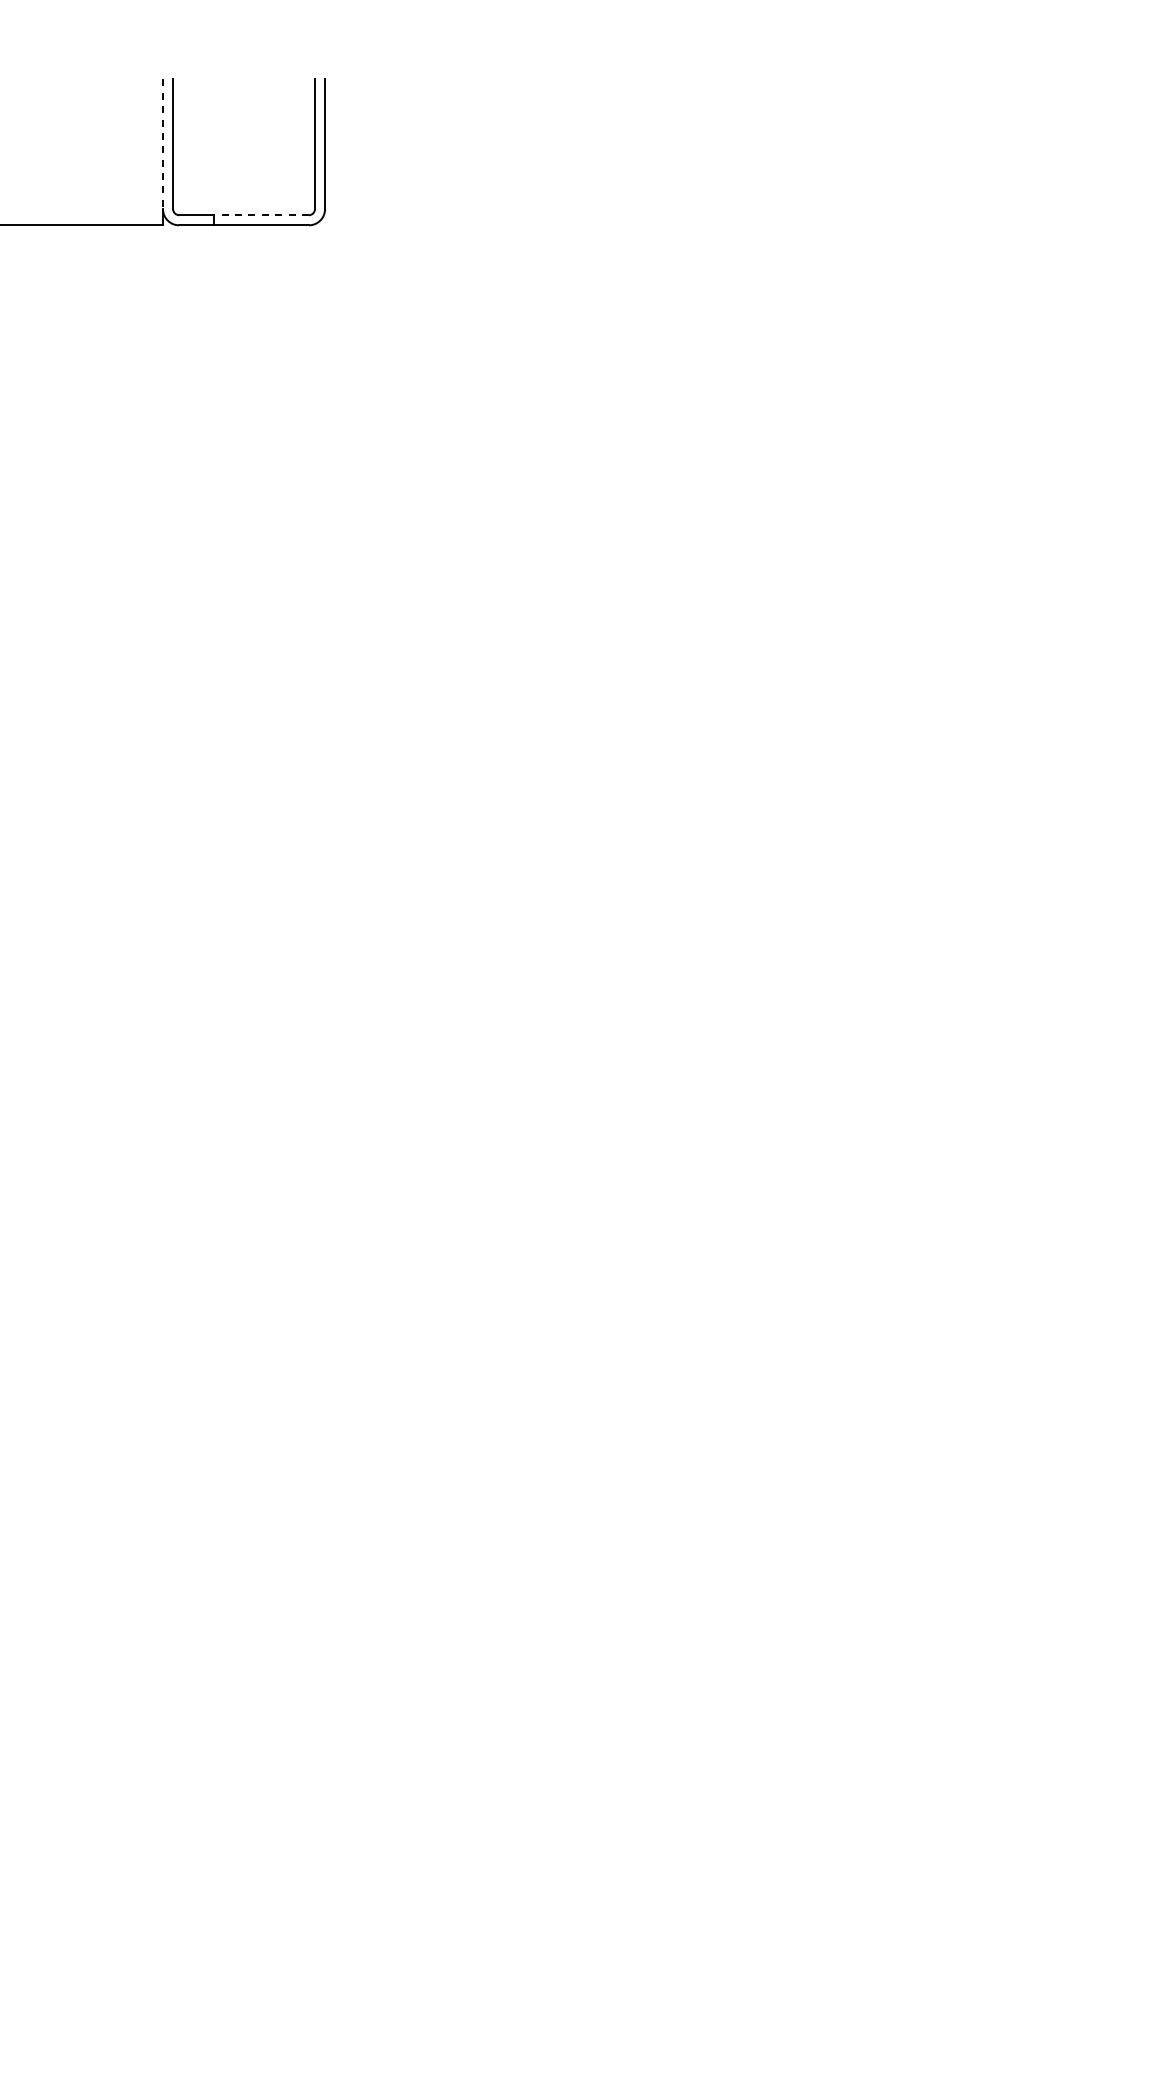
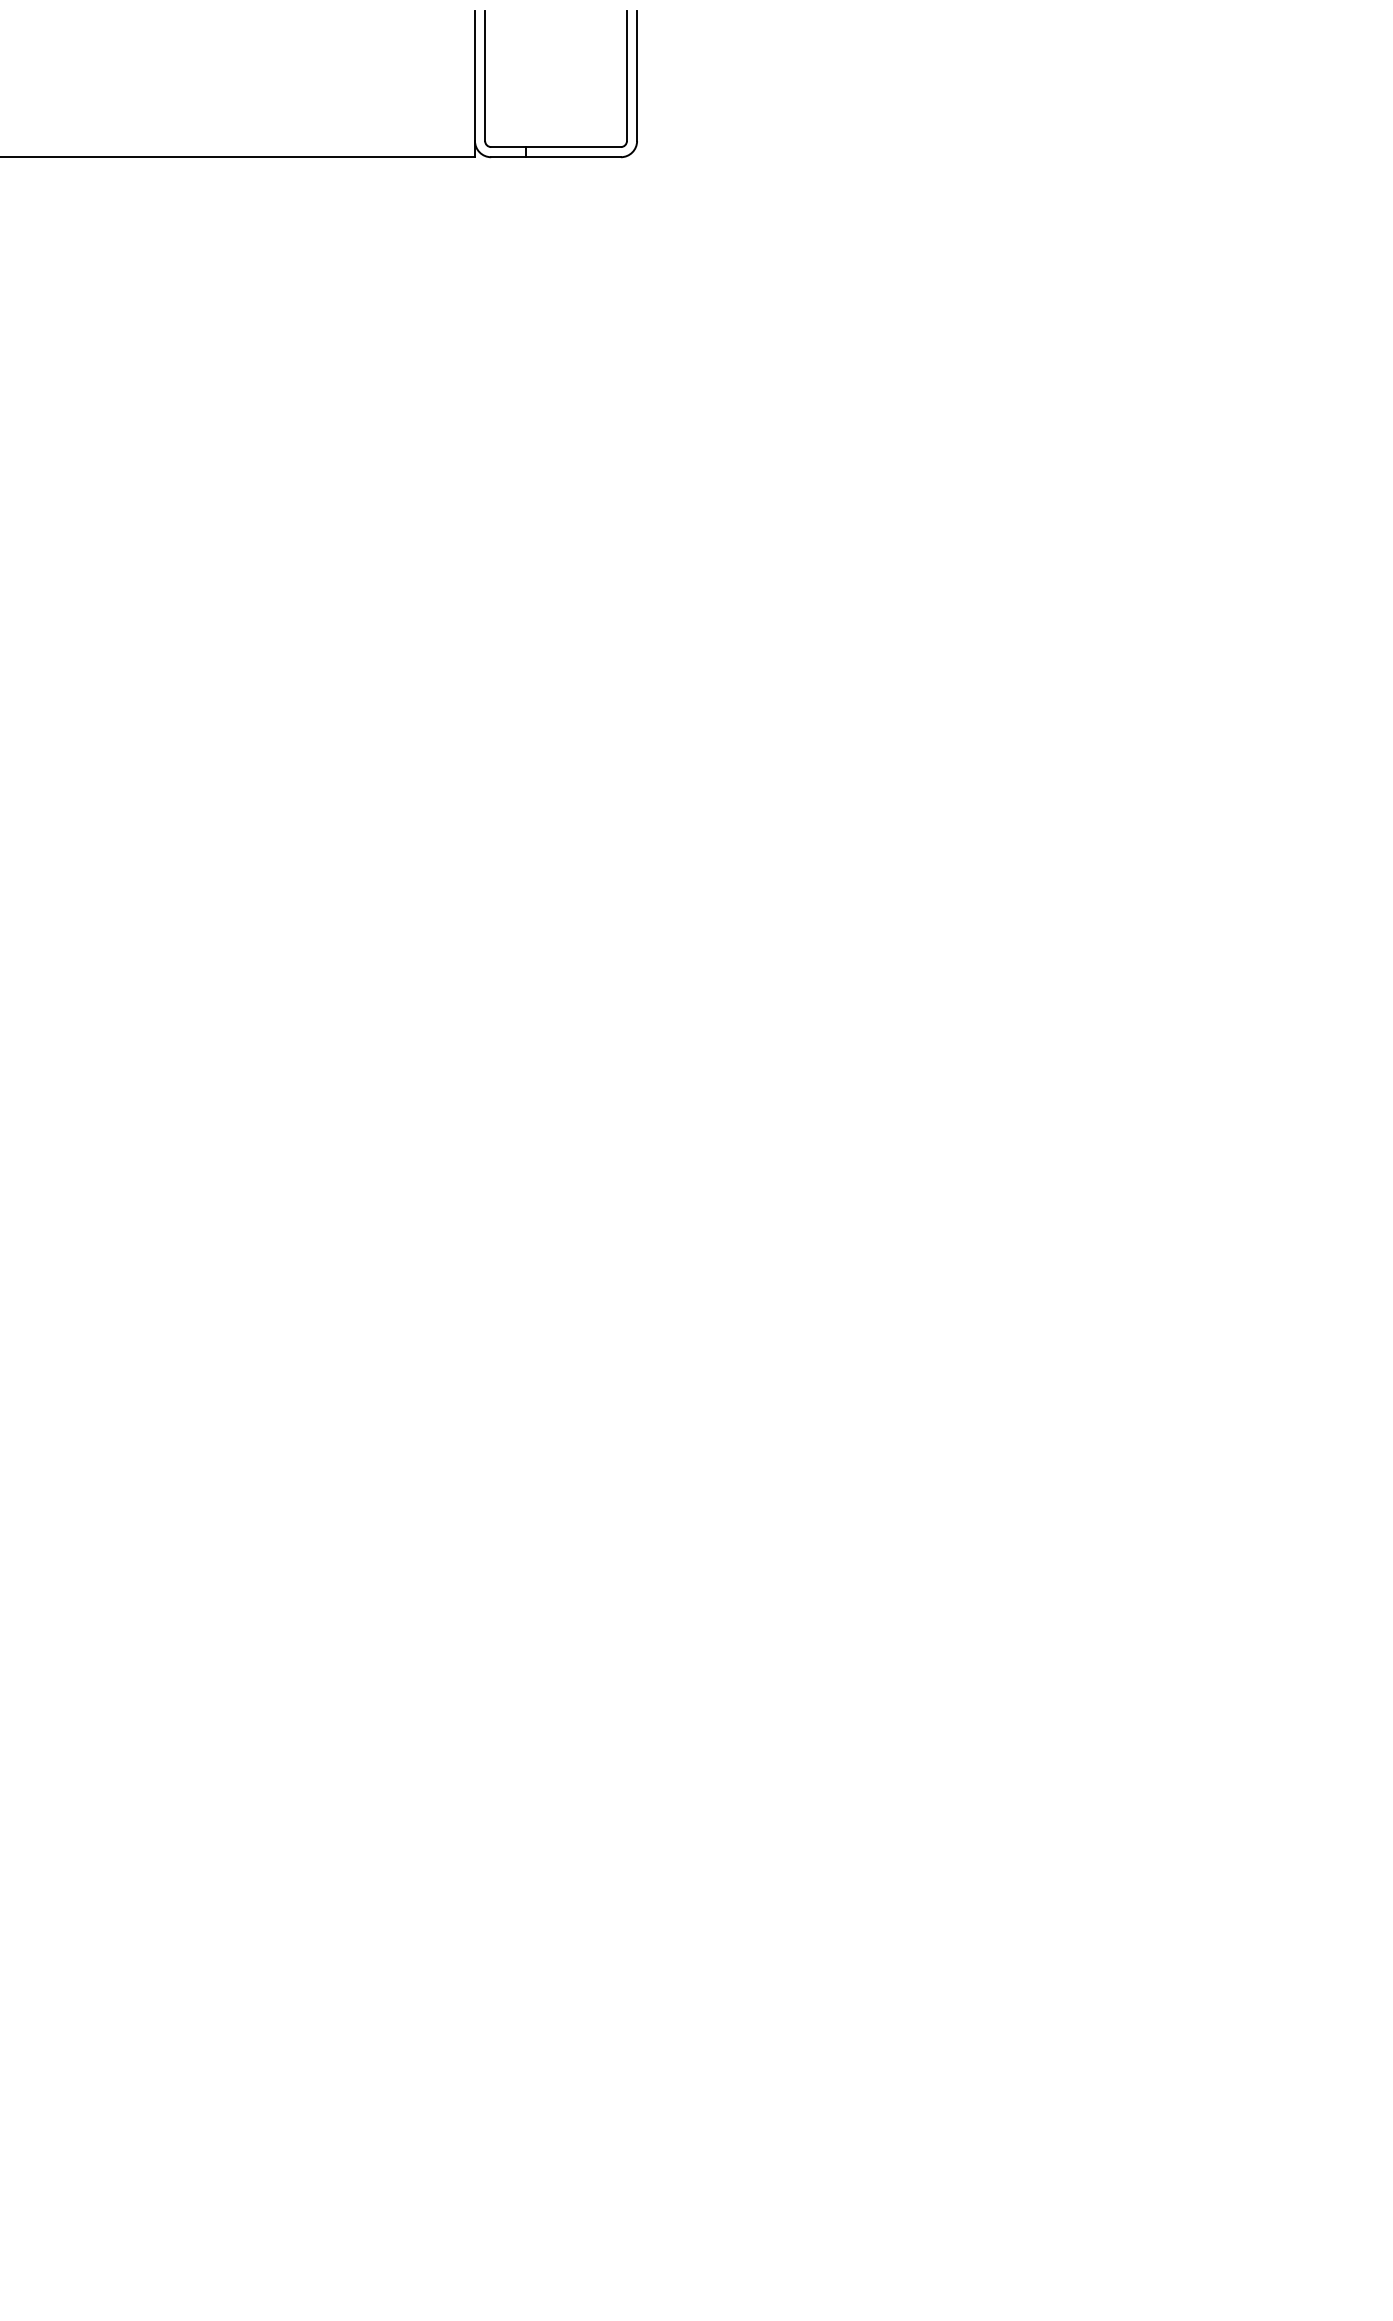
line: (163, 144) -> (475, 76), dashed -> solid
line: (261, 215) -> (573, 147), dashed -> solid

